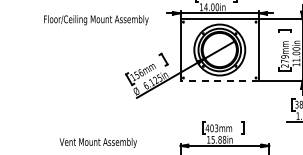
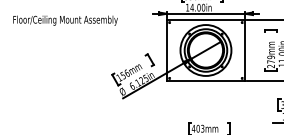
text: (96, 20) -> (65, 20), moved
line: (219, 80) -> (205, 80), dashed -> solid

